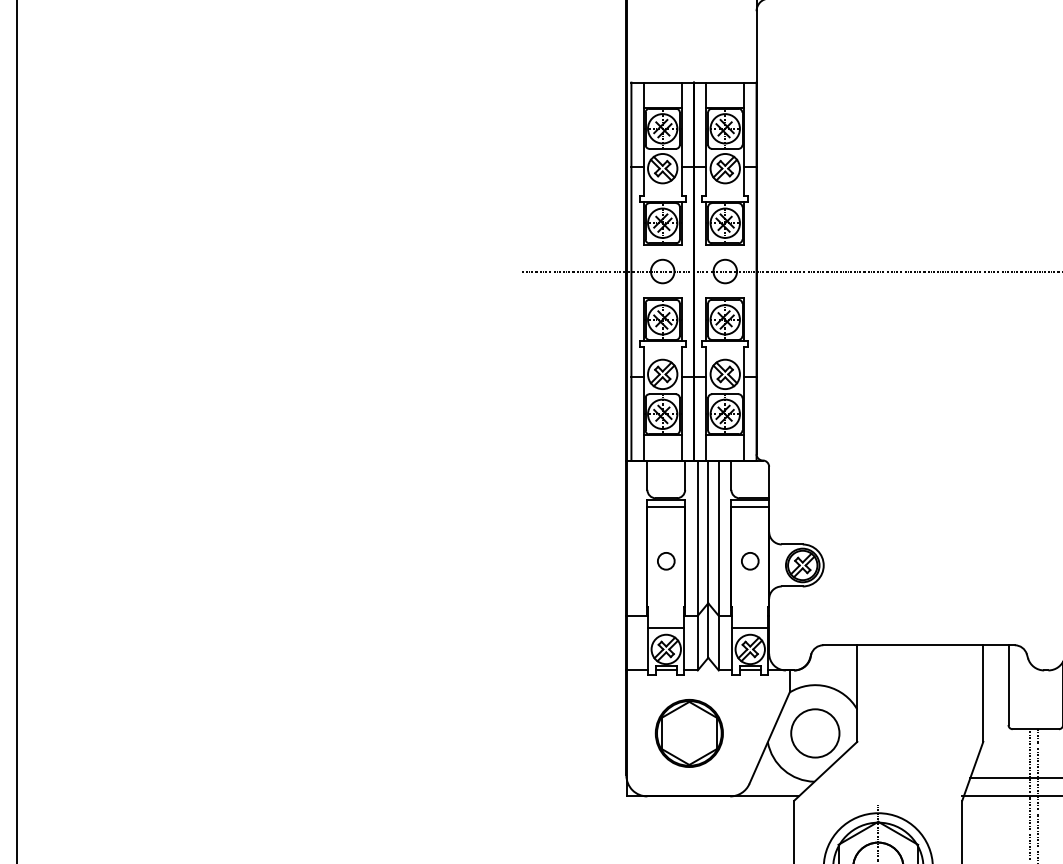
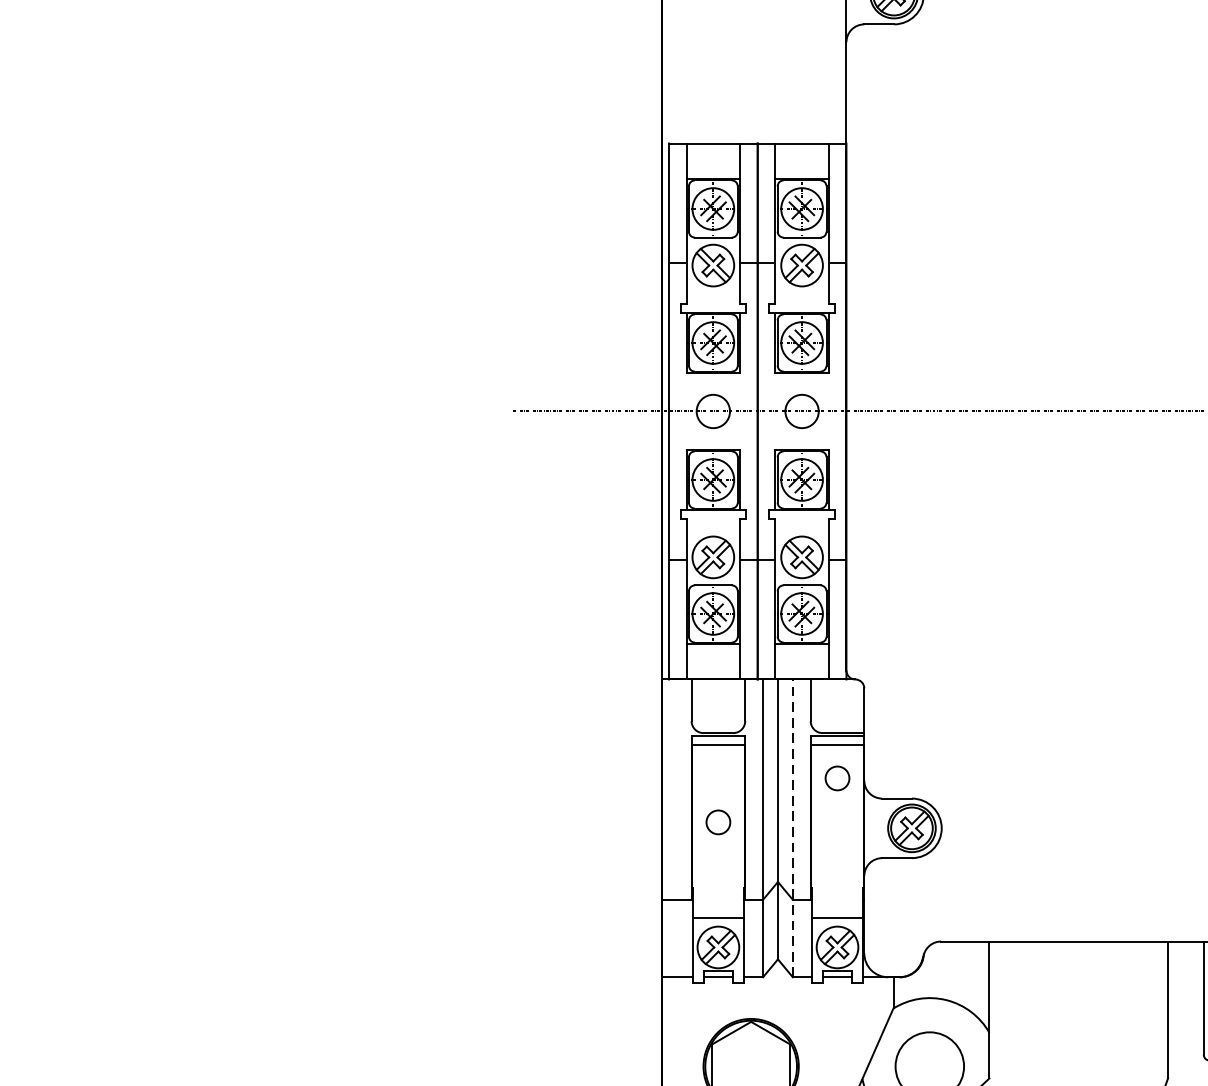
circle: (750, 561) -> (837, 778), moved
line: (718, 565) -> (792, 828), solid -> dashed

